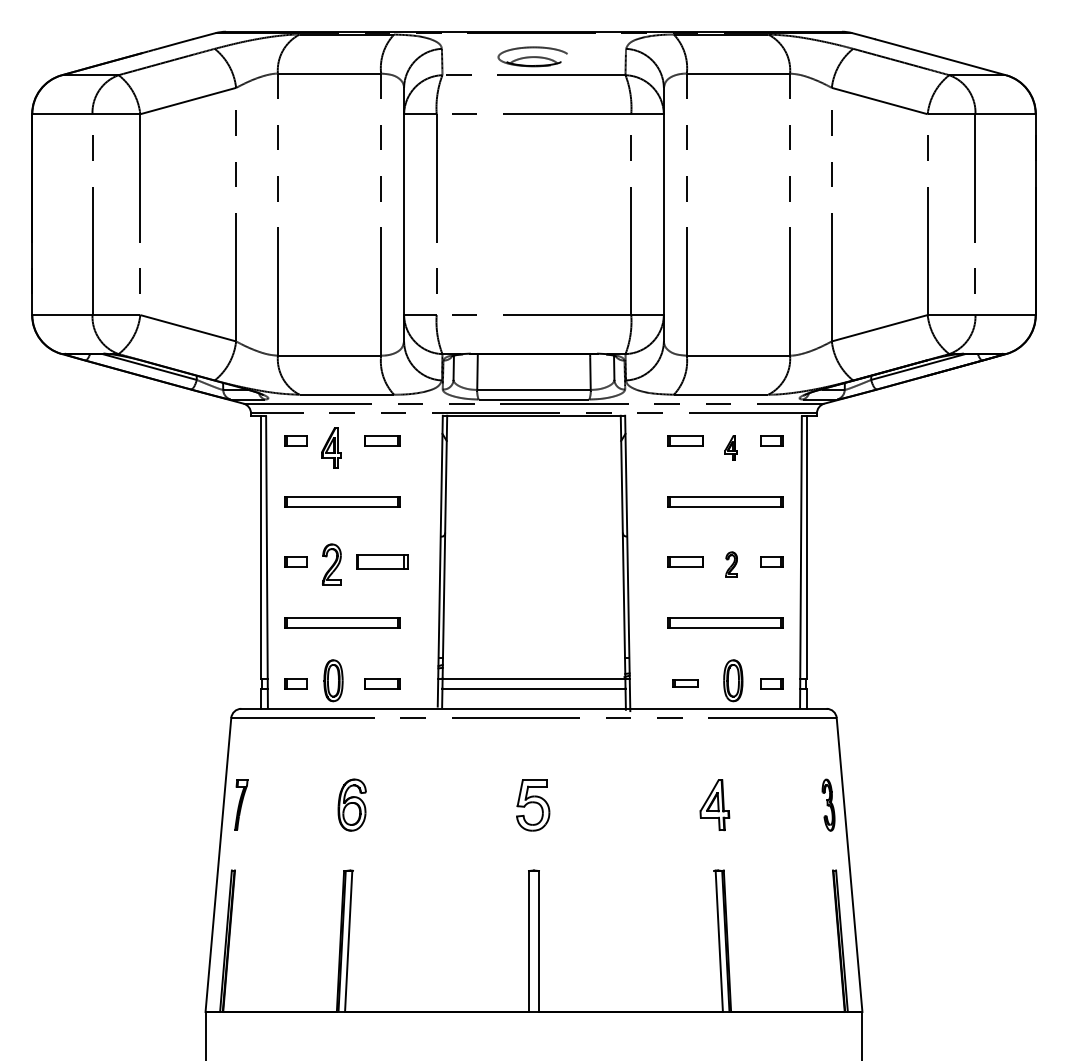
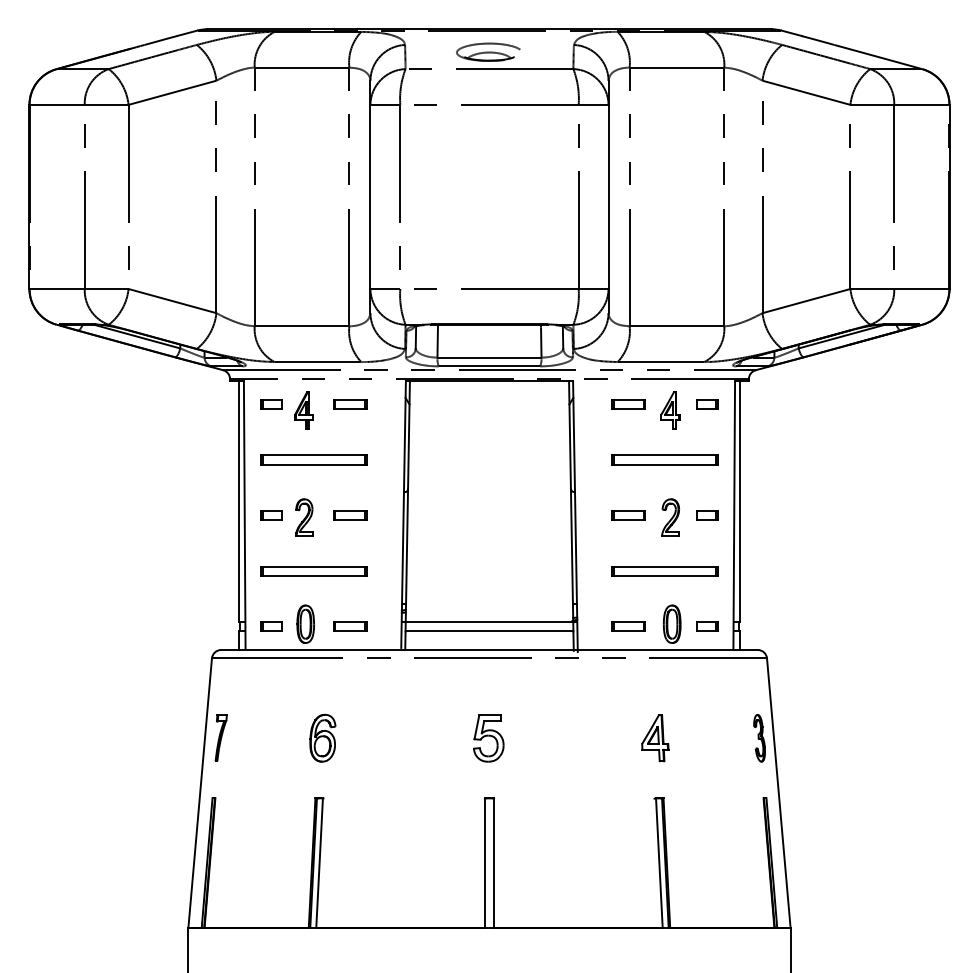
part: (731, 447) -> (670, 410), size x1.67
part: (382, 562) -> (350, 515), size x0.71
part: (731, 564) -> (670, 517), size x1.67
part: (685, 683) -> (628, 626), size x1.43

